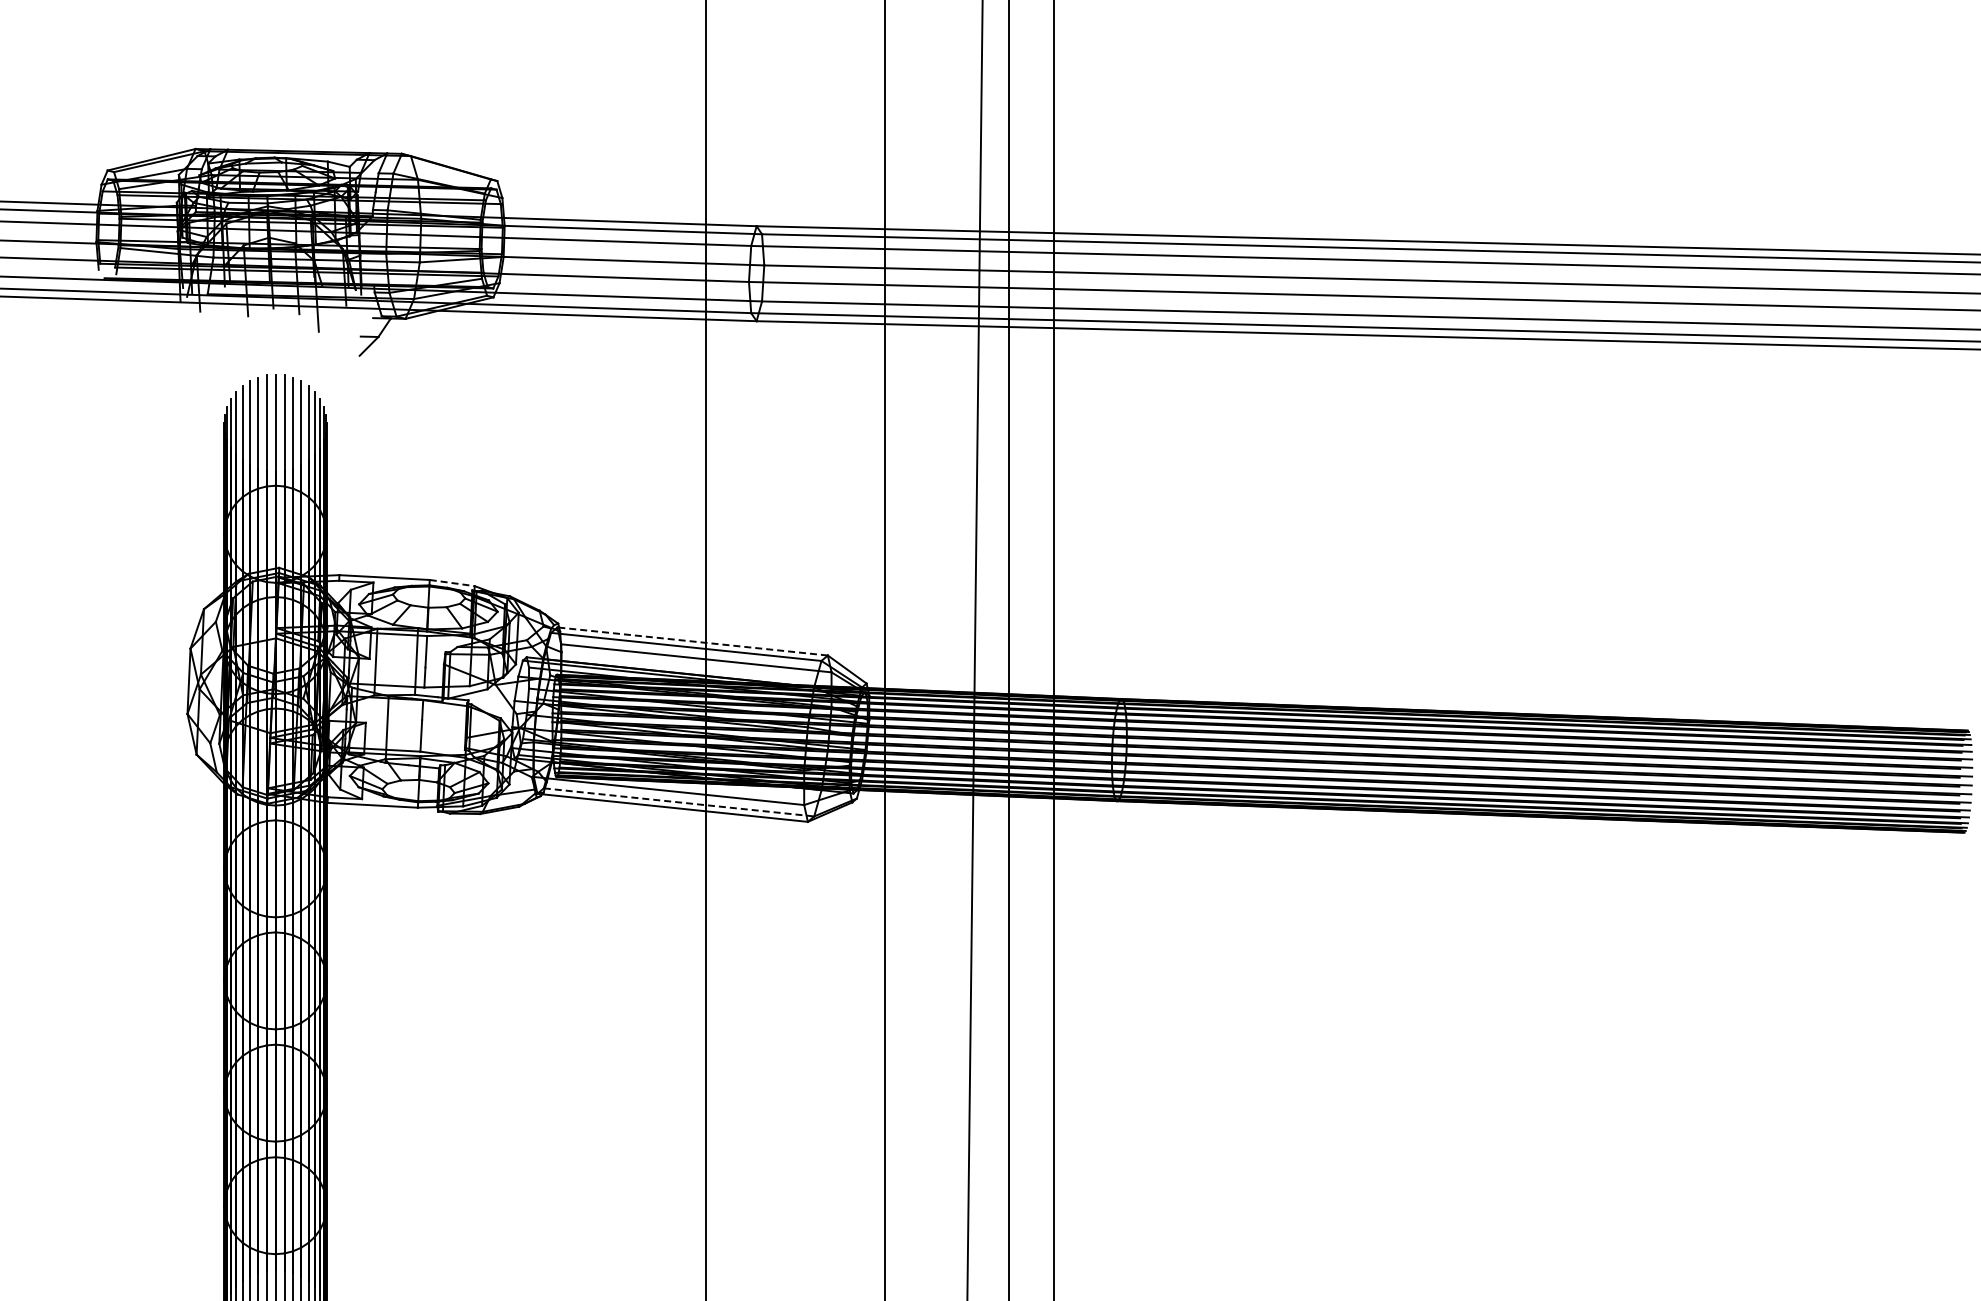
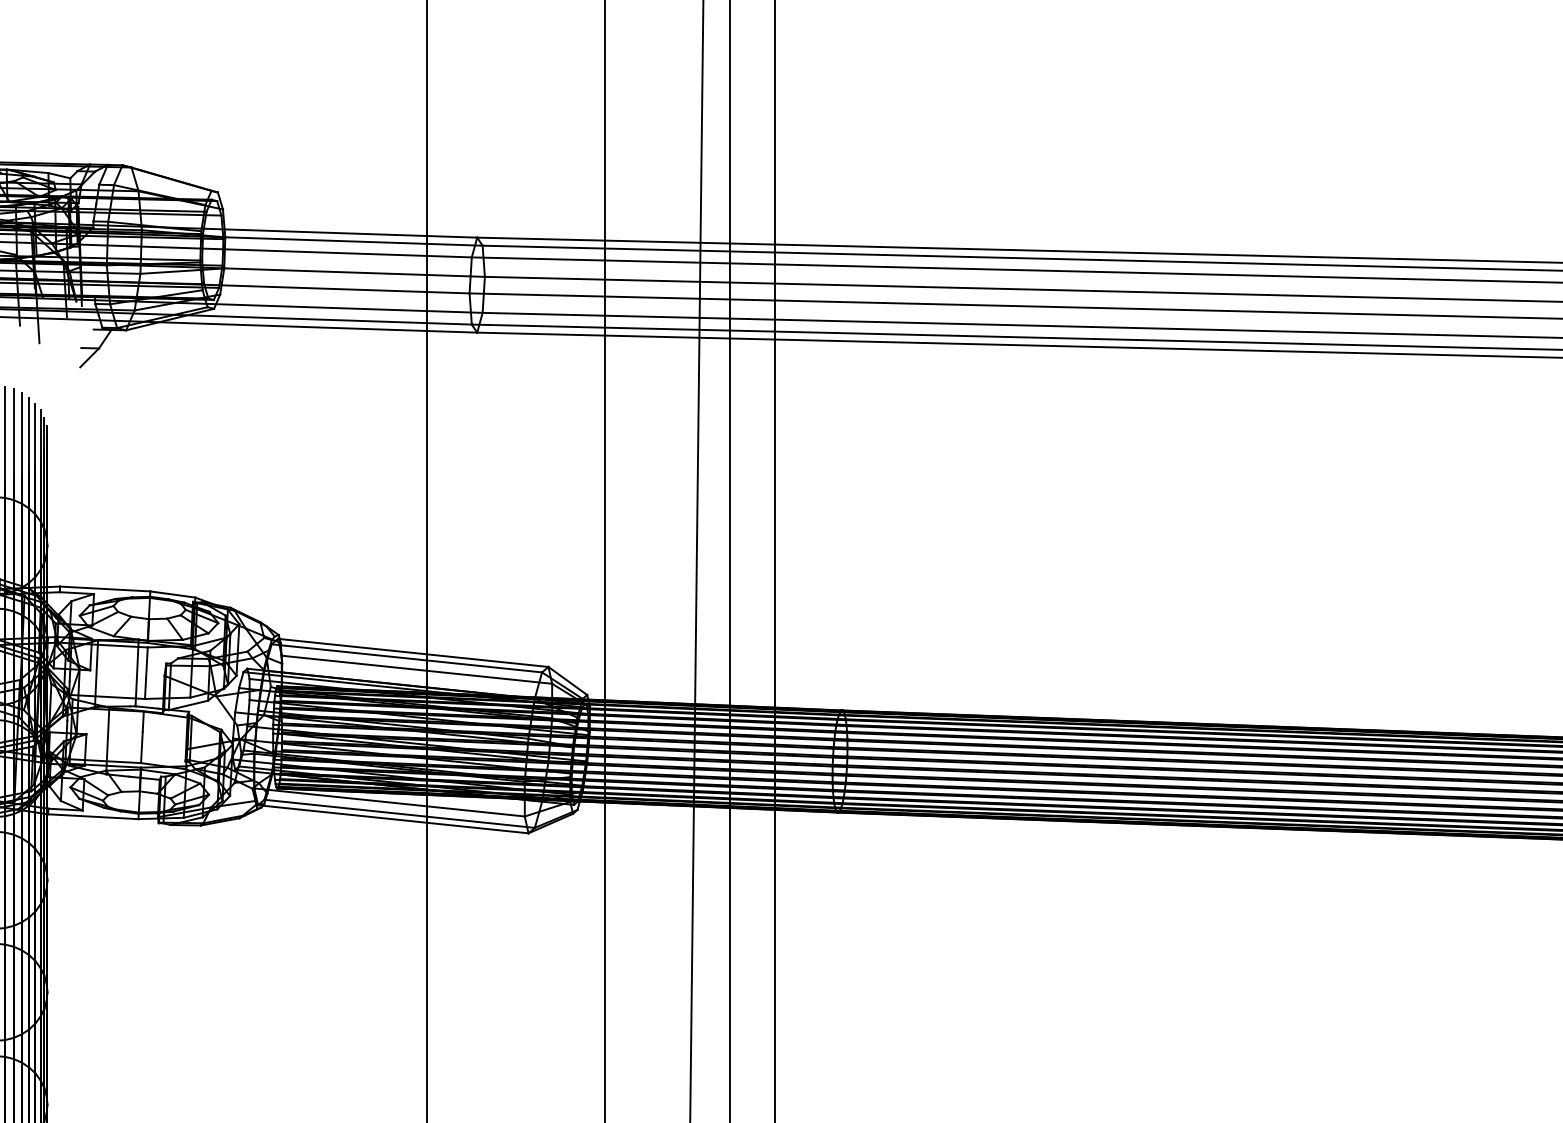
line: (452, 583) -> (173, 594), dashed -> solid
line: (692, 641) -> (413, 652), dashed -> solid
line: (679, 802) -> (400, 813), dashed -> solid

